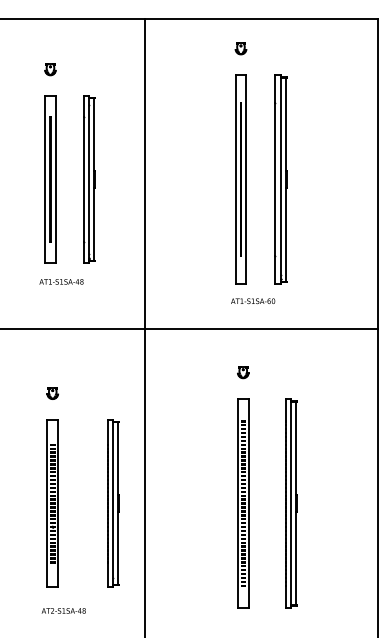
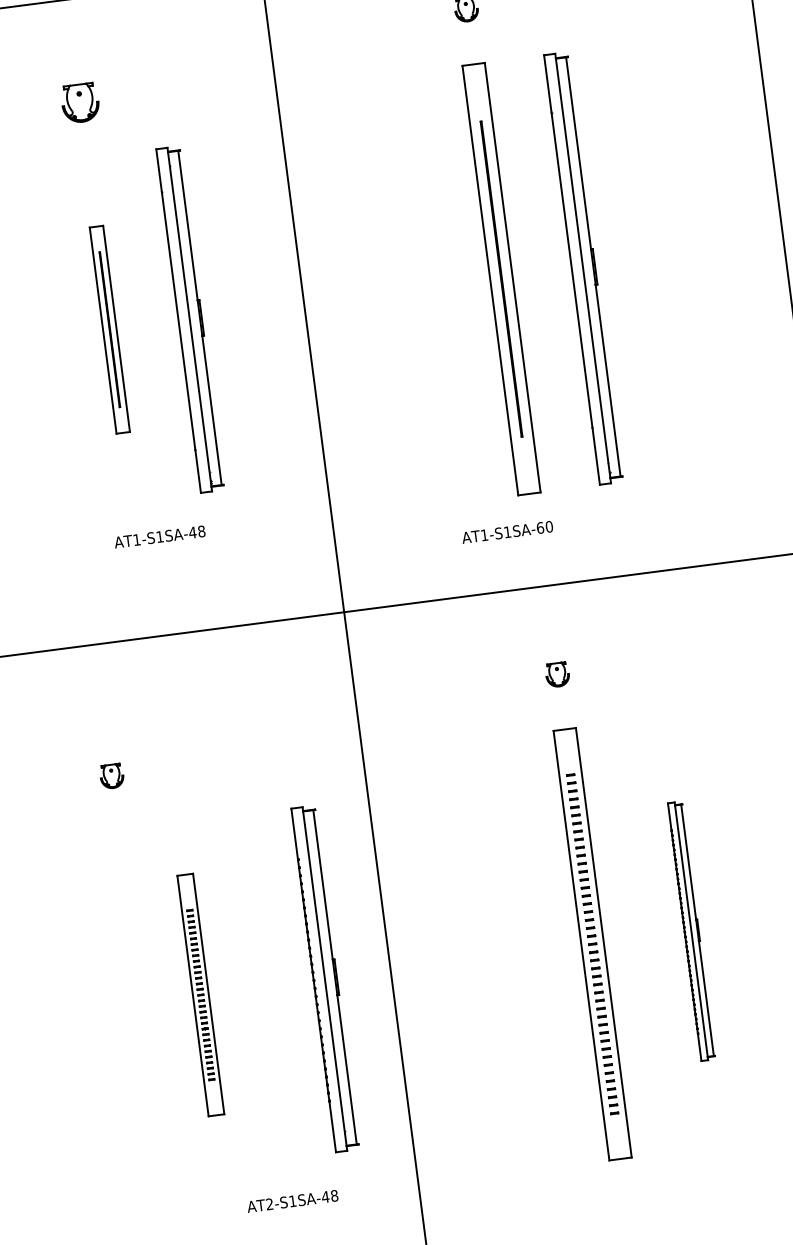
part: (50, 69) -> (80, 103), size x1.6
part: (50, 179) -> (109, 329), size x0.6
text: (253, 301) -> (508, 532), moved
part: (52, 393) -> (111, 776), moved
part: (52, 503) -> (200, 994), size x0.7
part: (291, 503) -> (691, 931), size x0.6
text: (63, 610) -> (291, 1200), moved

